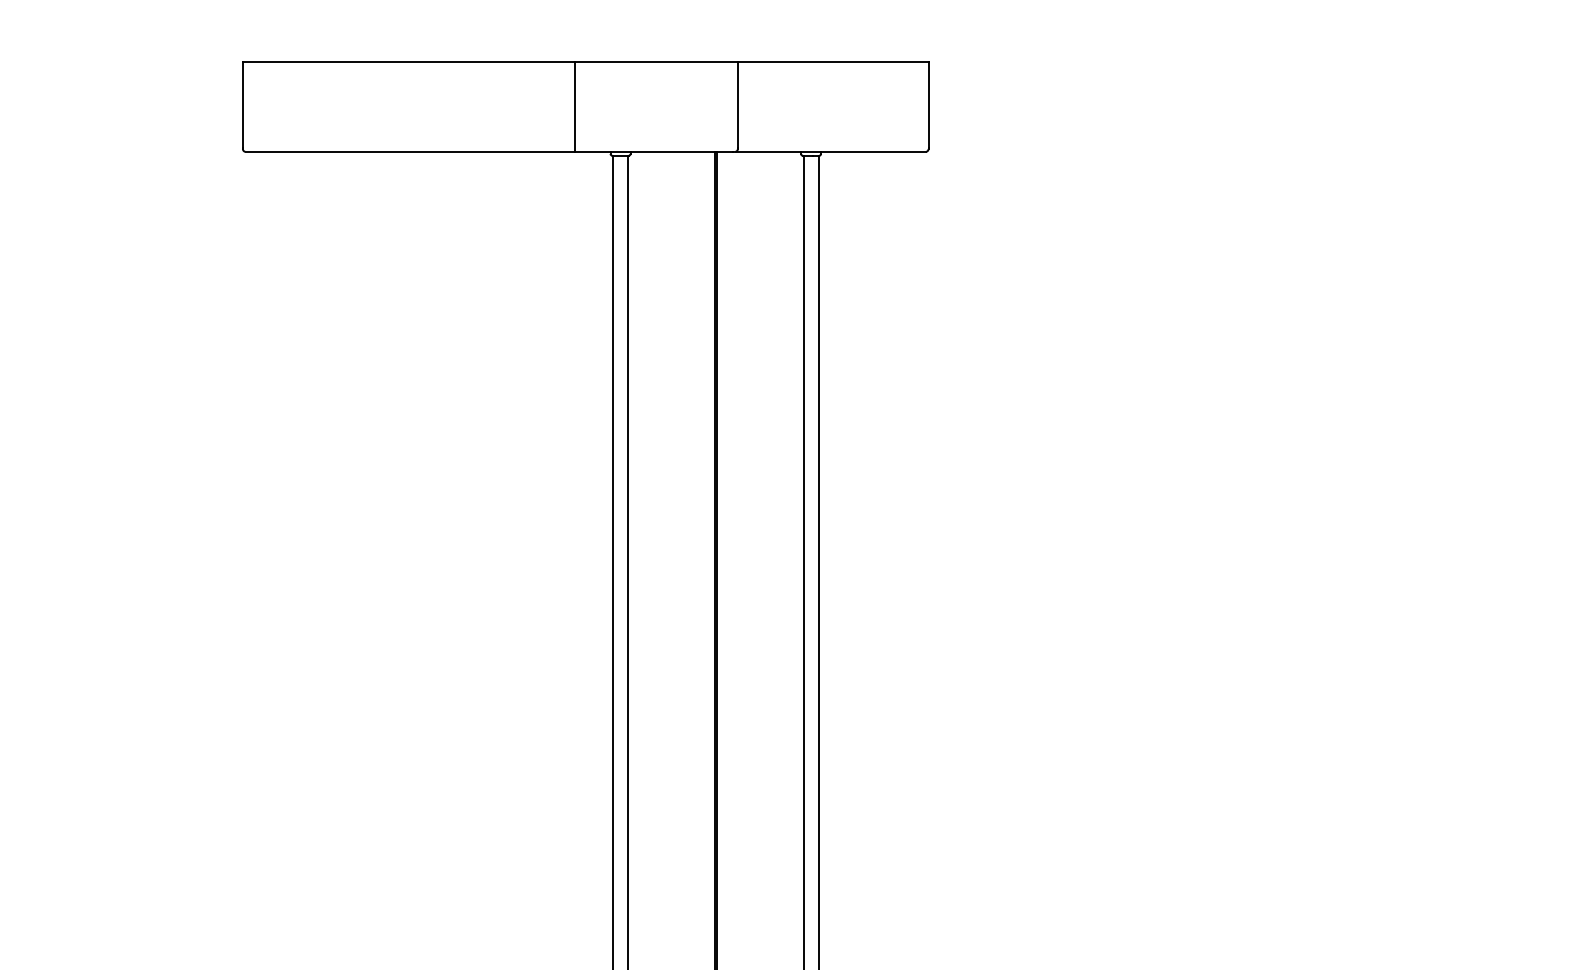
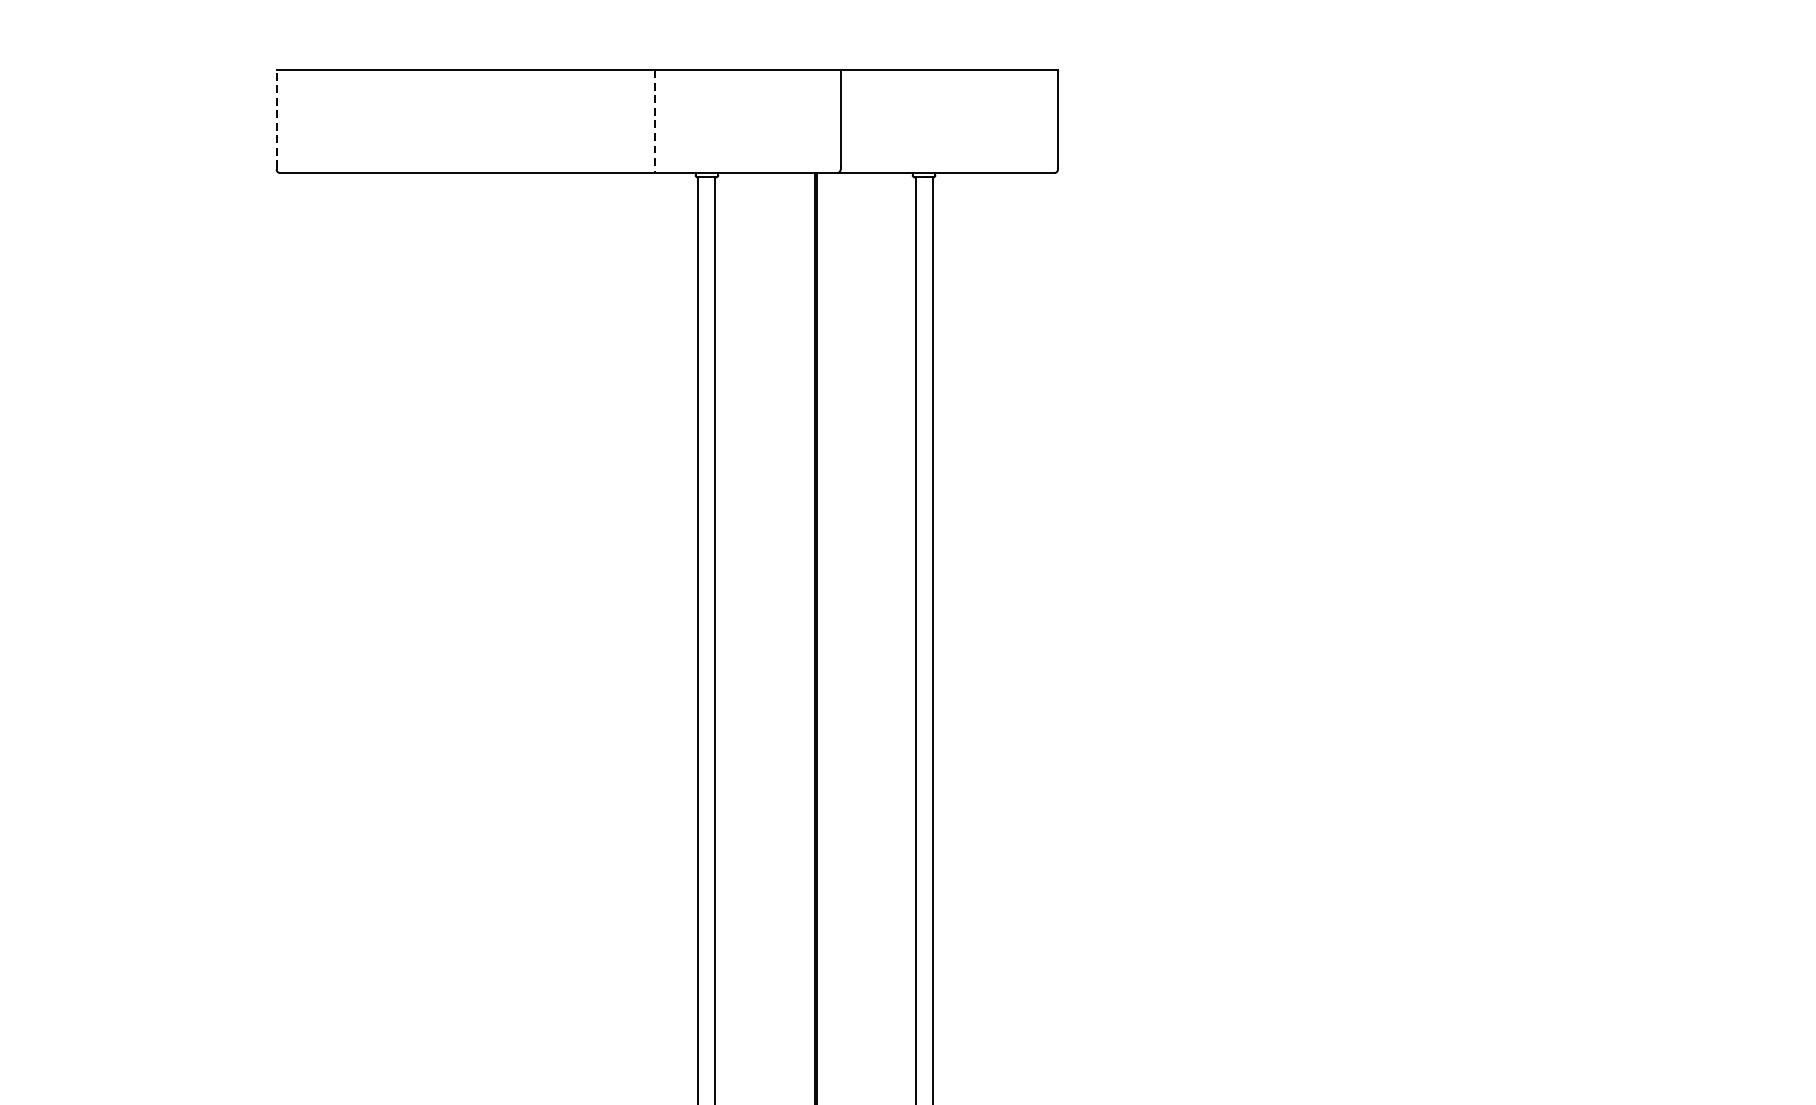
line: (242, 104) -> (276, 118), solid -> dashed
line: (574, 107) -> (654, 122), solid -> dashed

